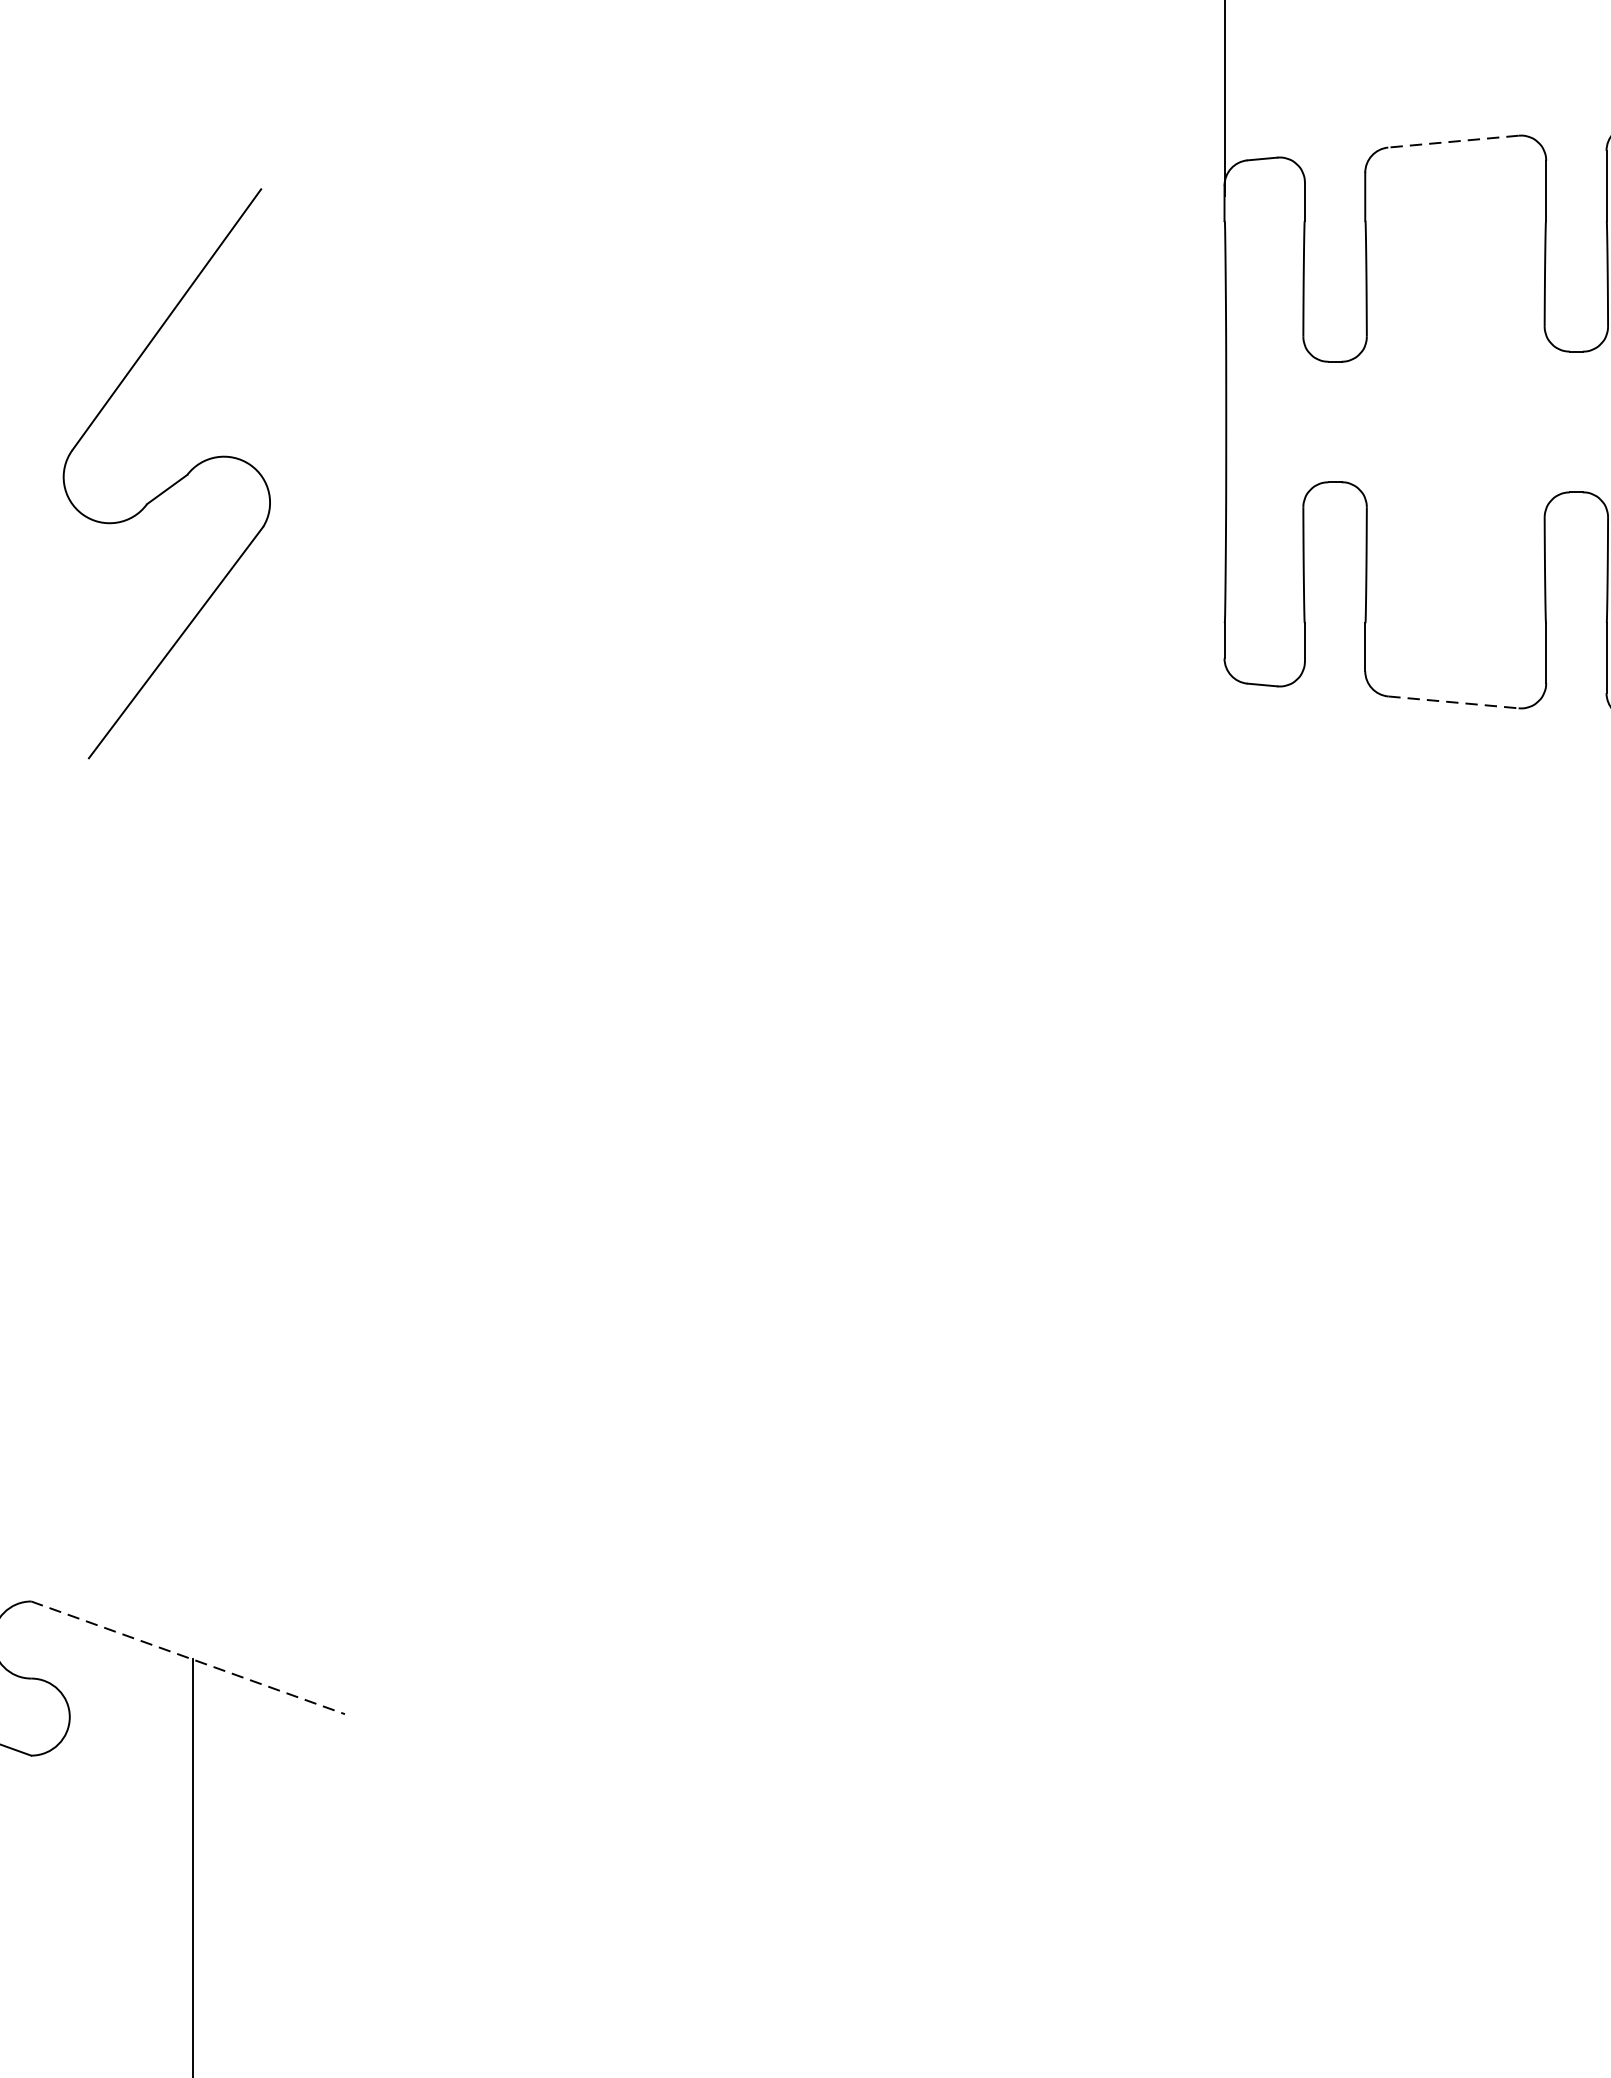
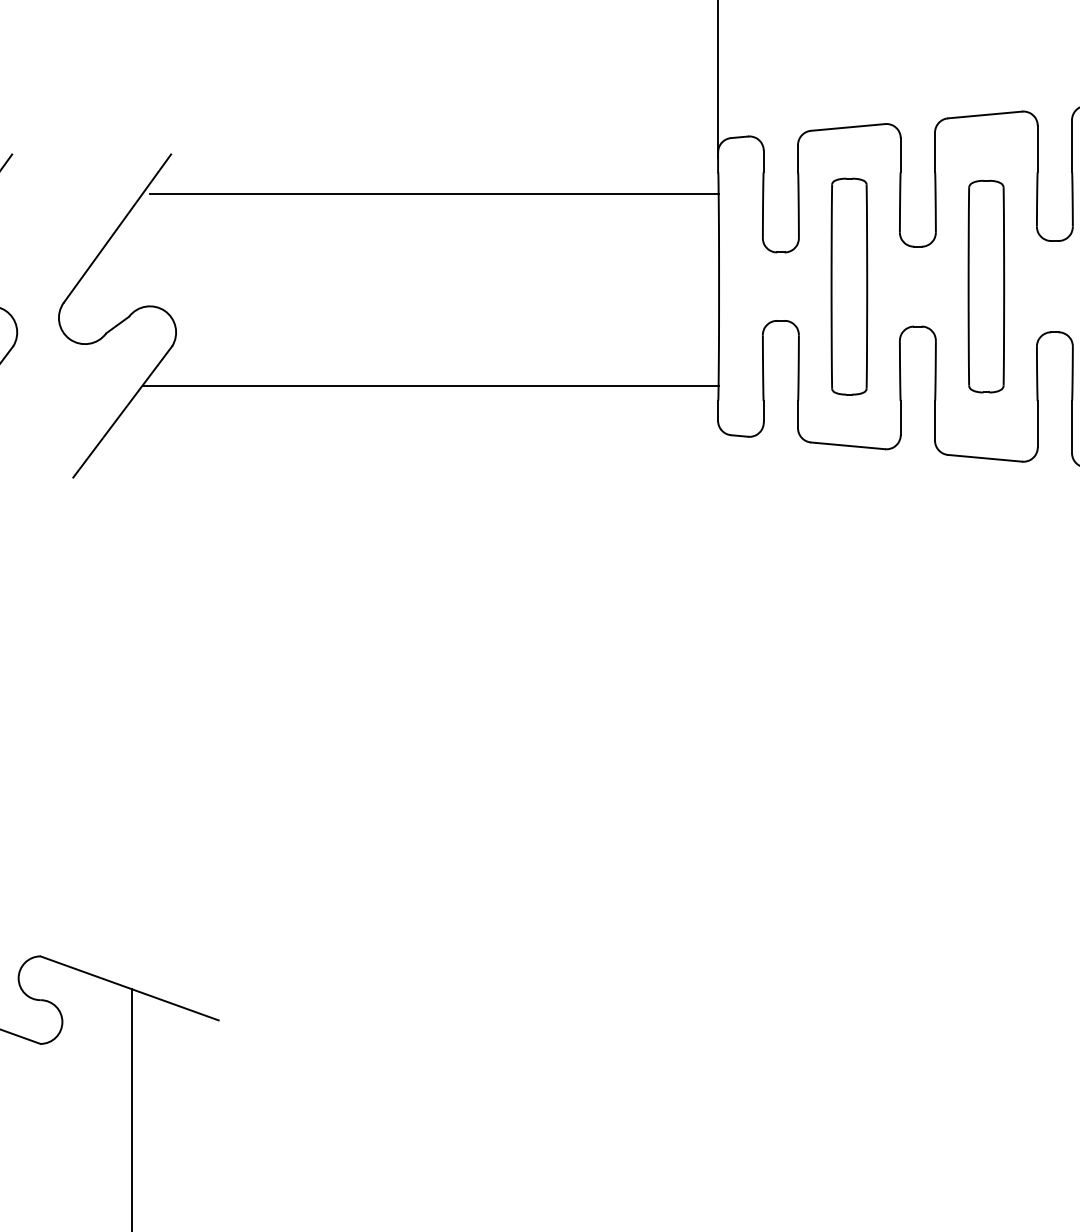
line: (1452, 141) -> (847, 127), dashed -> solid
line: (725, 259) -> (434, 194), added
part: (1455, 421) -> (849, 286), added
line: (718, 596) -> (430, 385), added
line: (1454, 701) -> (848, 445), dashed -> solid
line: (187, 1658) -> (129, 988), dashed -> solid

